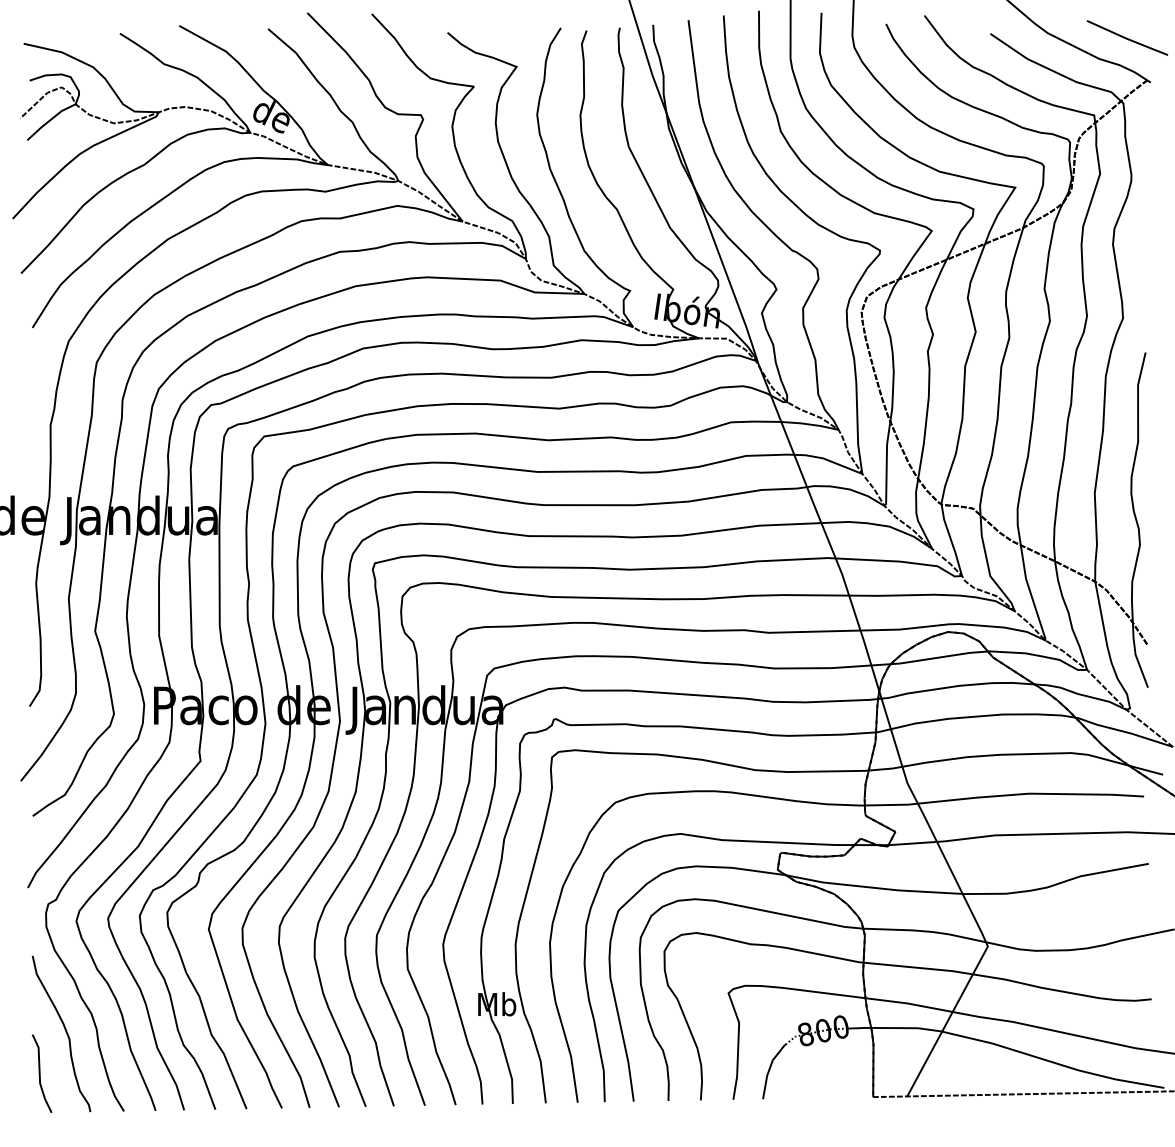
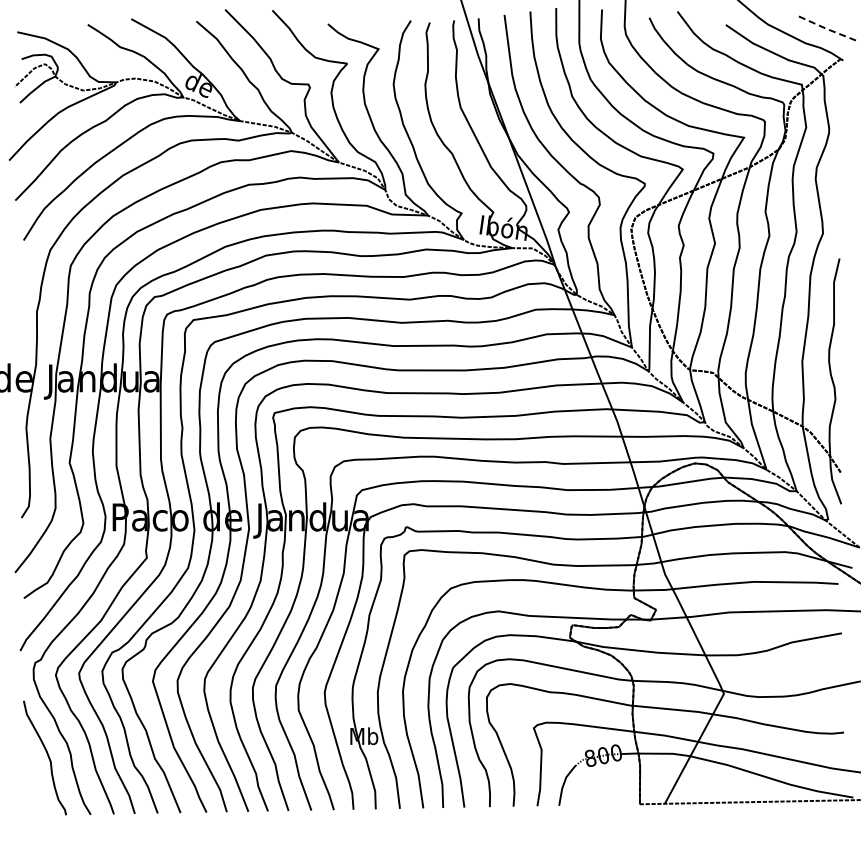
line: (1127, 38) -> (826, 28), solid -> dashed
line: (40, 1072) -> (29, 786), removed

